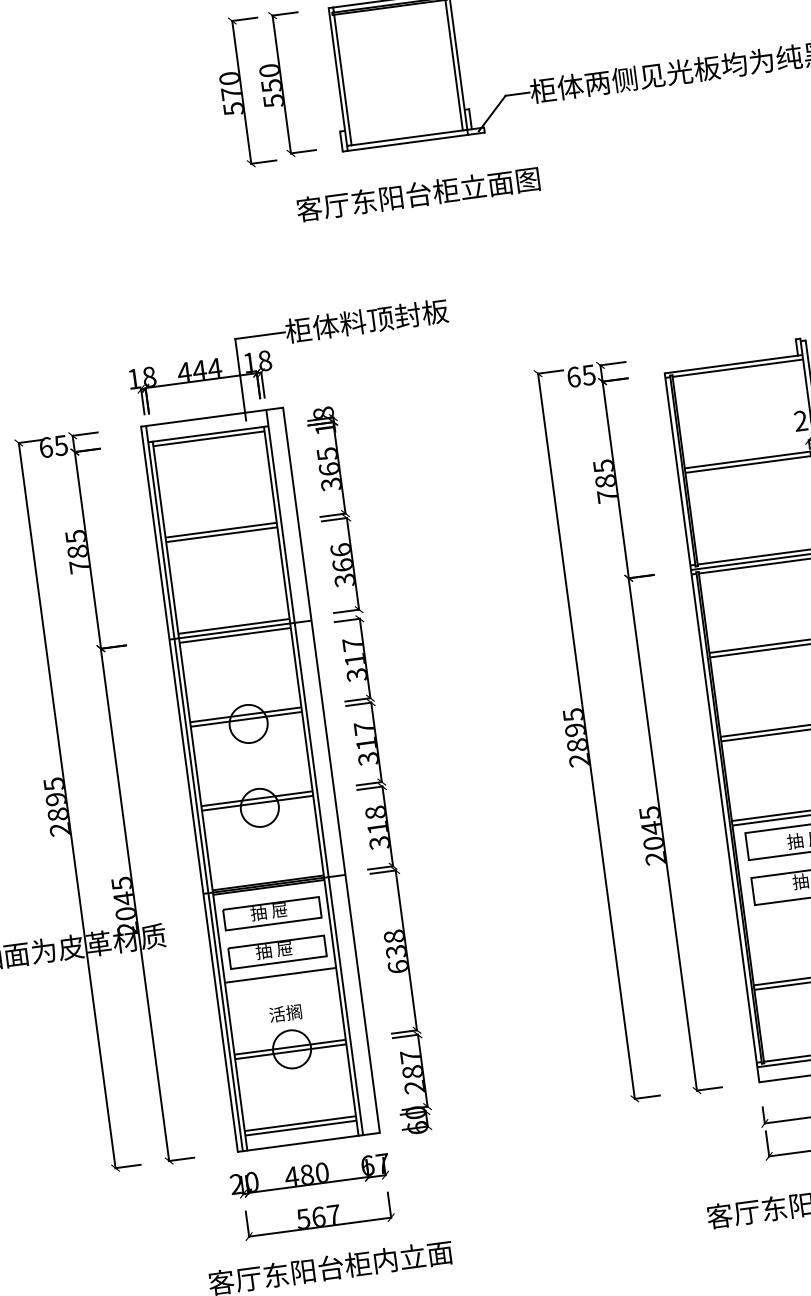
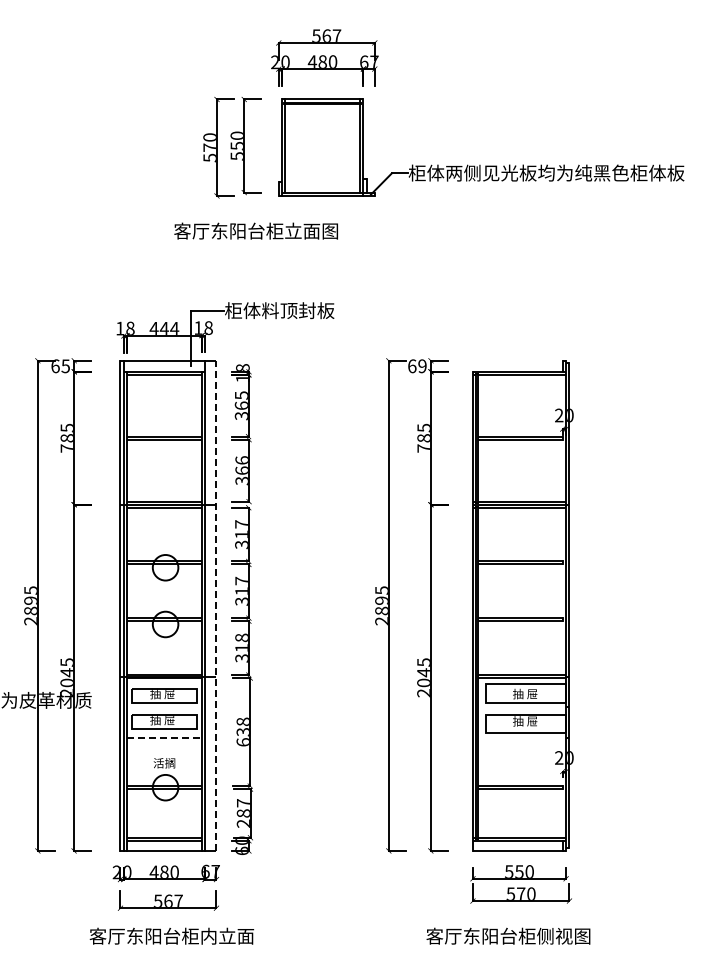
text: (417, 193) -> (255, 230), moved
text: (589, 375) -> (422, 366), 65 -> 69
line: (331, 769) -> (216, 605), solid -> dashed
line: (280, 975) -> (164, 737), solid -> dashed

